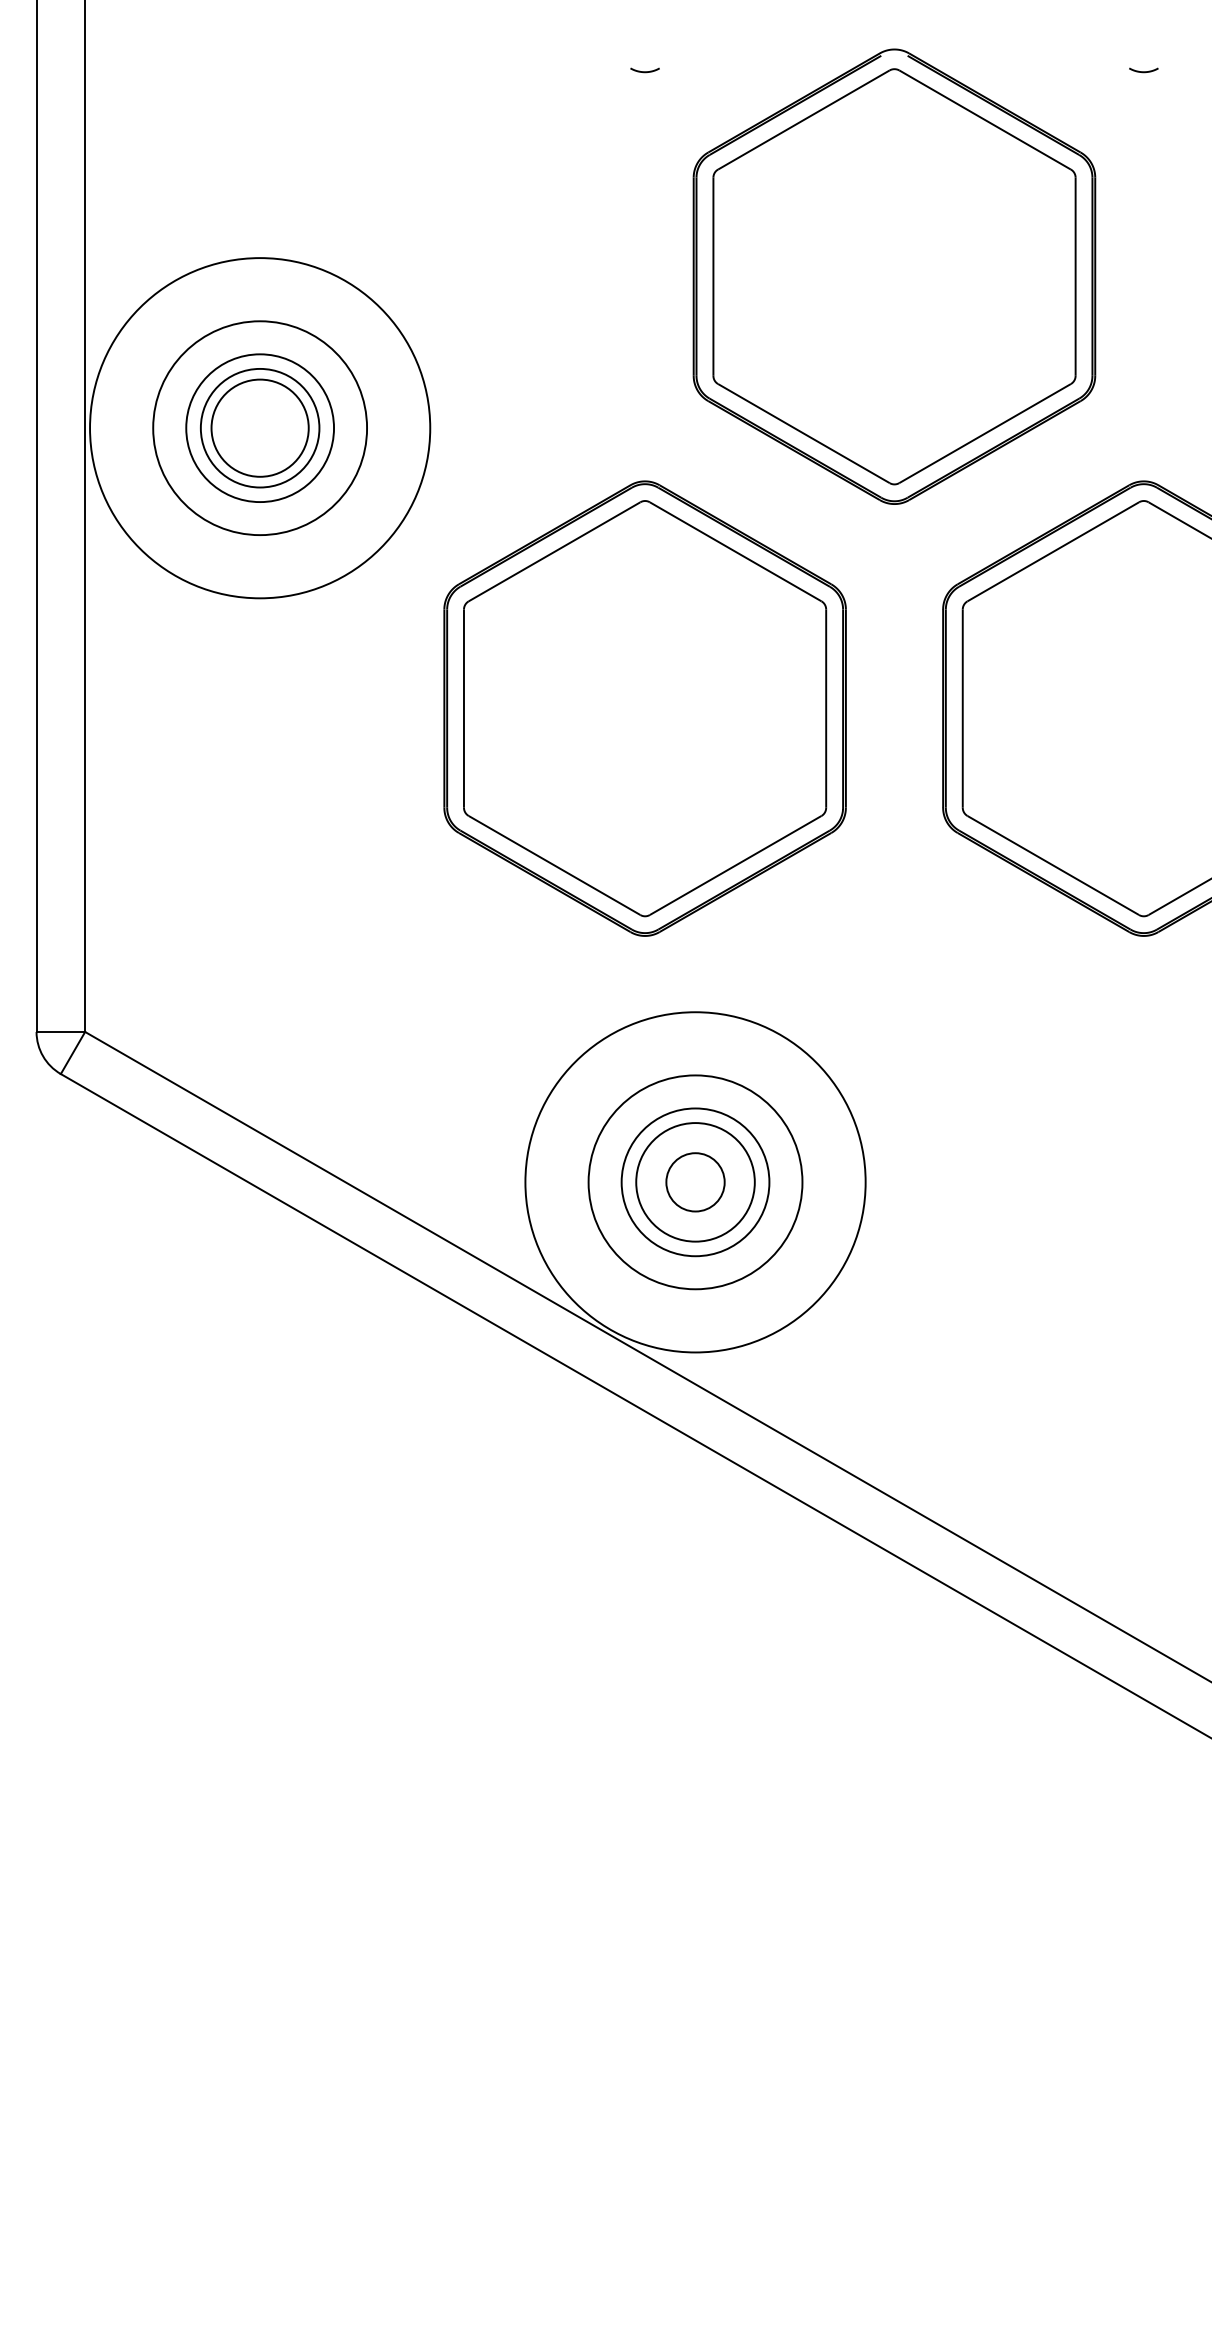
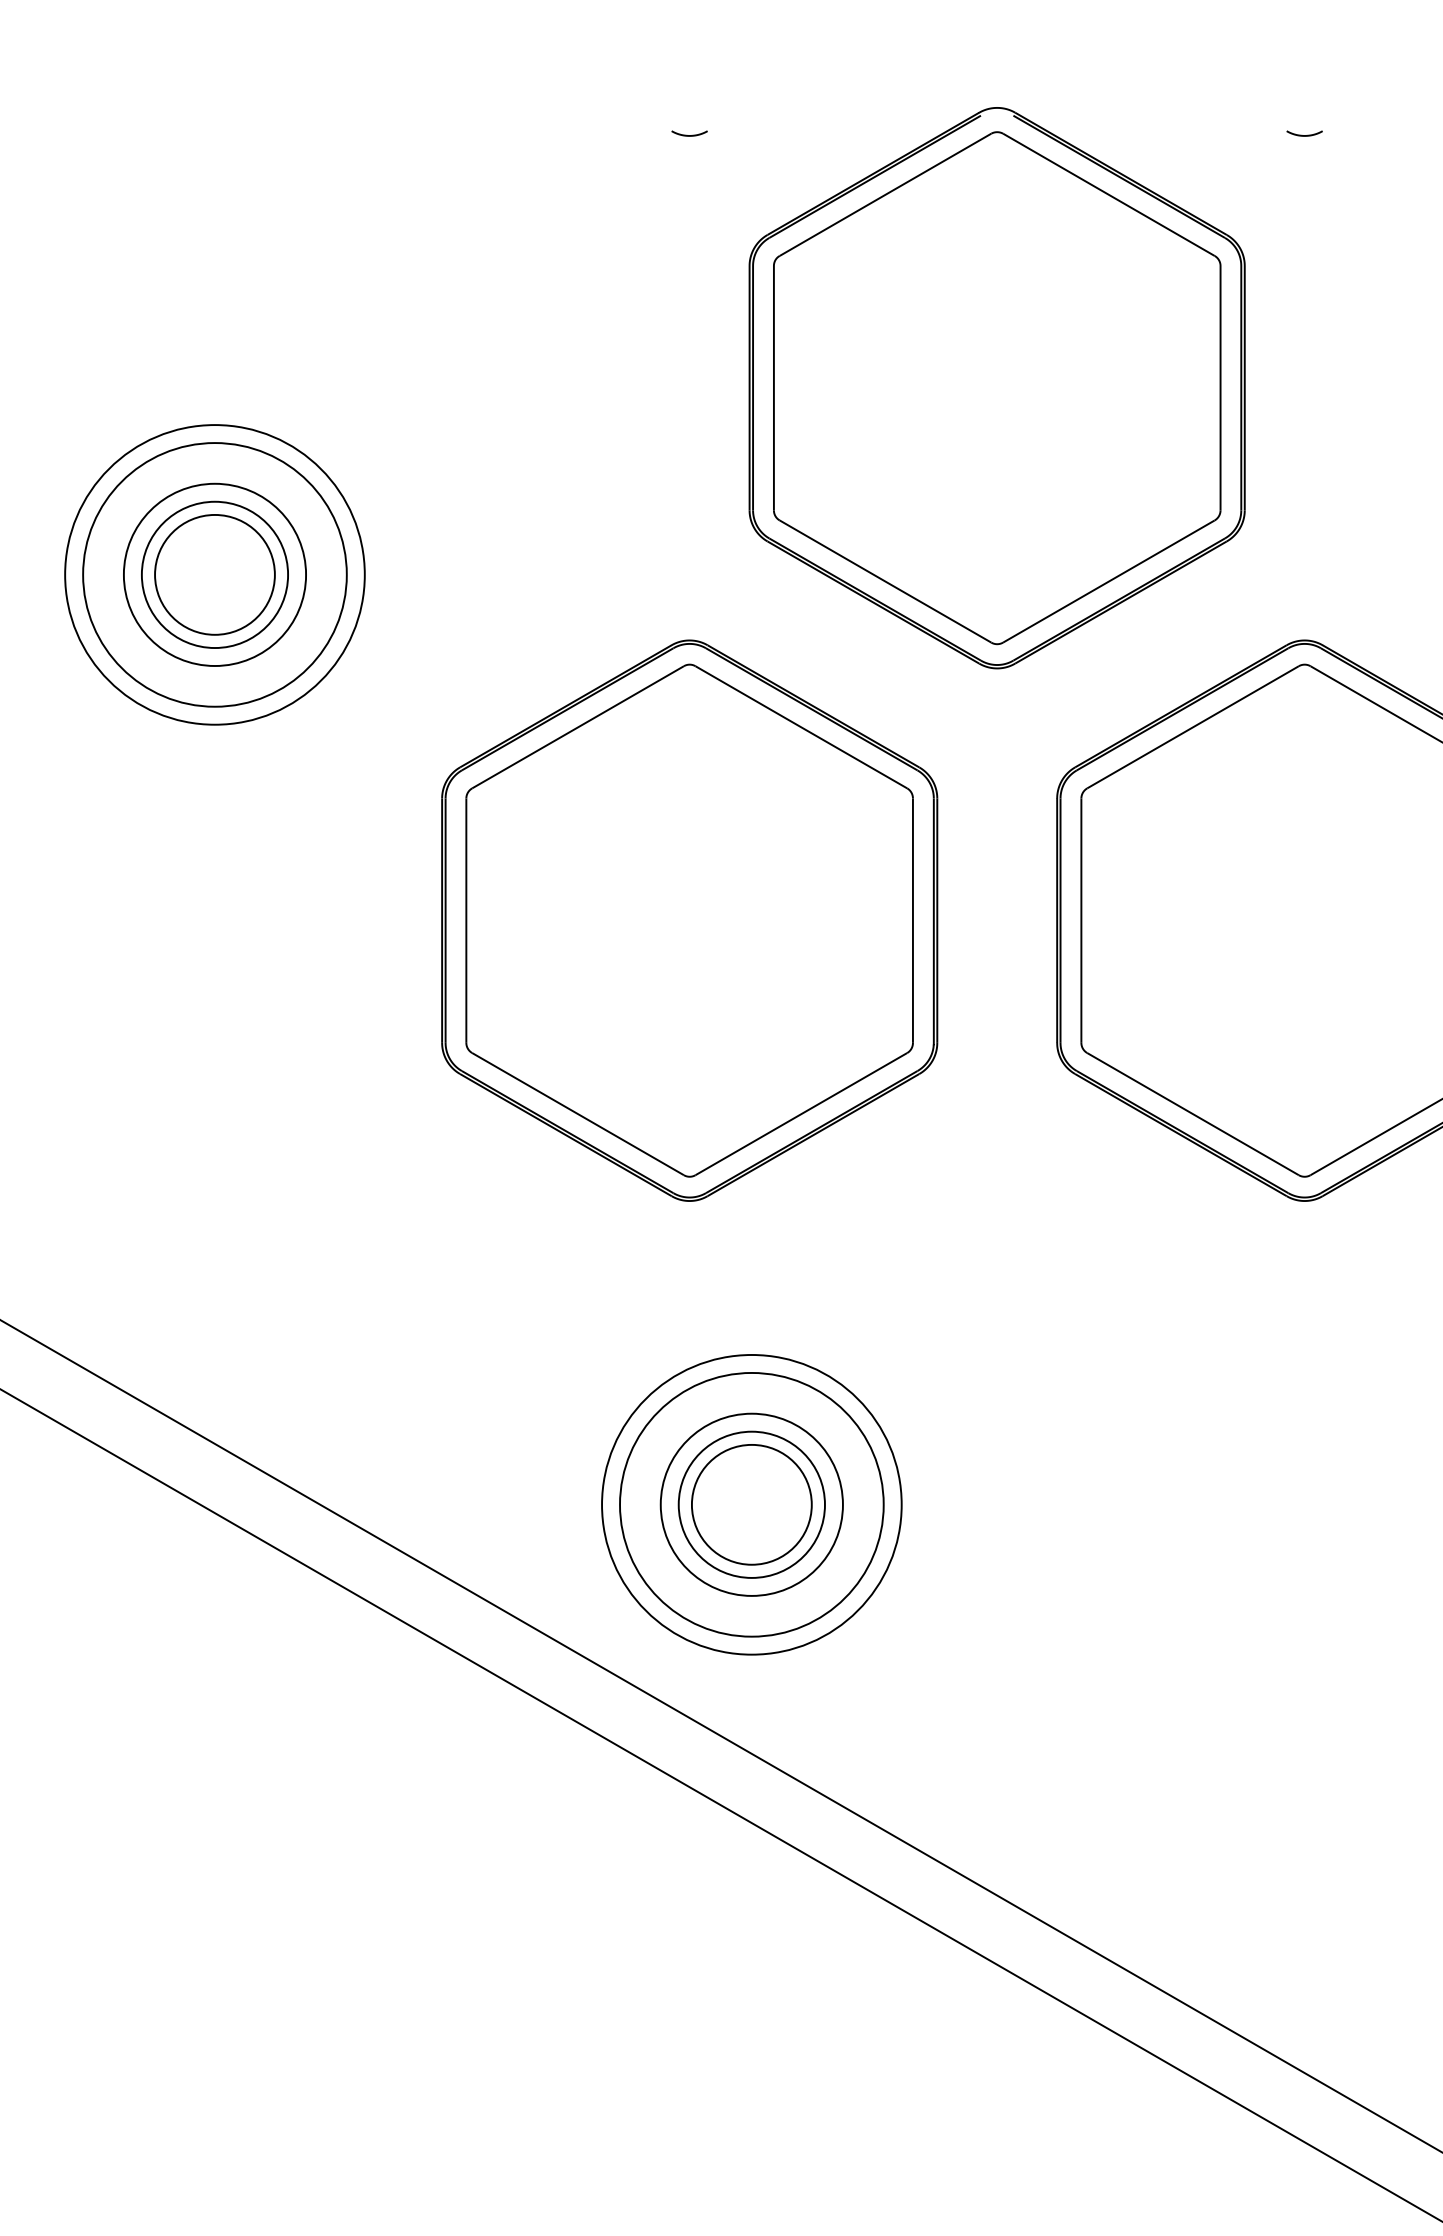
circle: (259, 427) -> (214, 574), size x0.71
circle: (695, 1181) -> (751, 1503), size x0.71
circle: (695, 1181) -> (751, 1503), size x1.67

